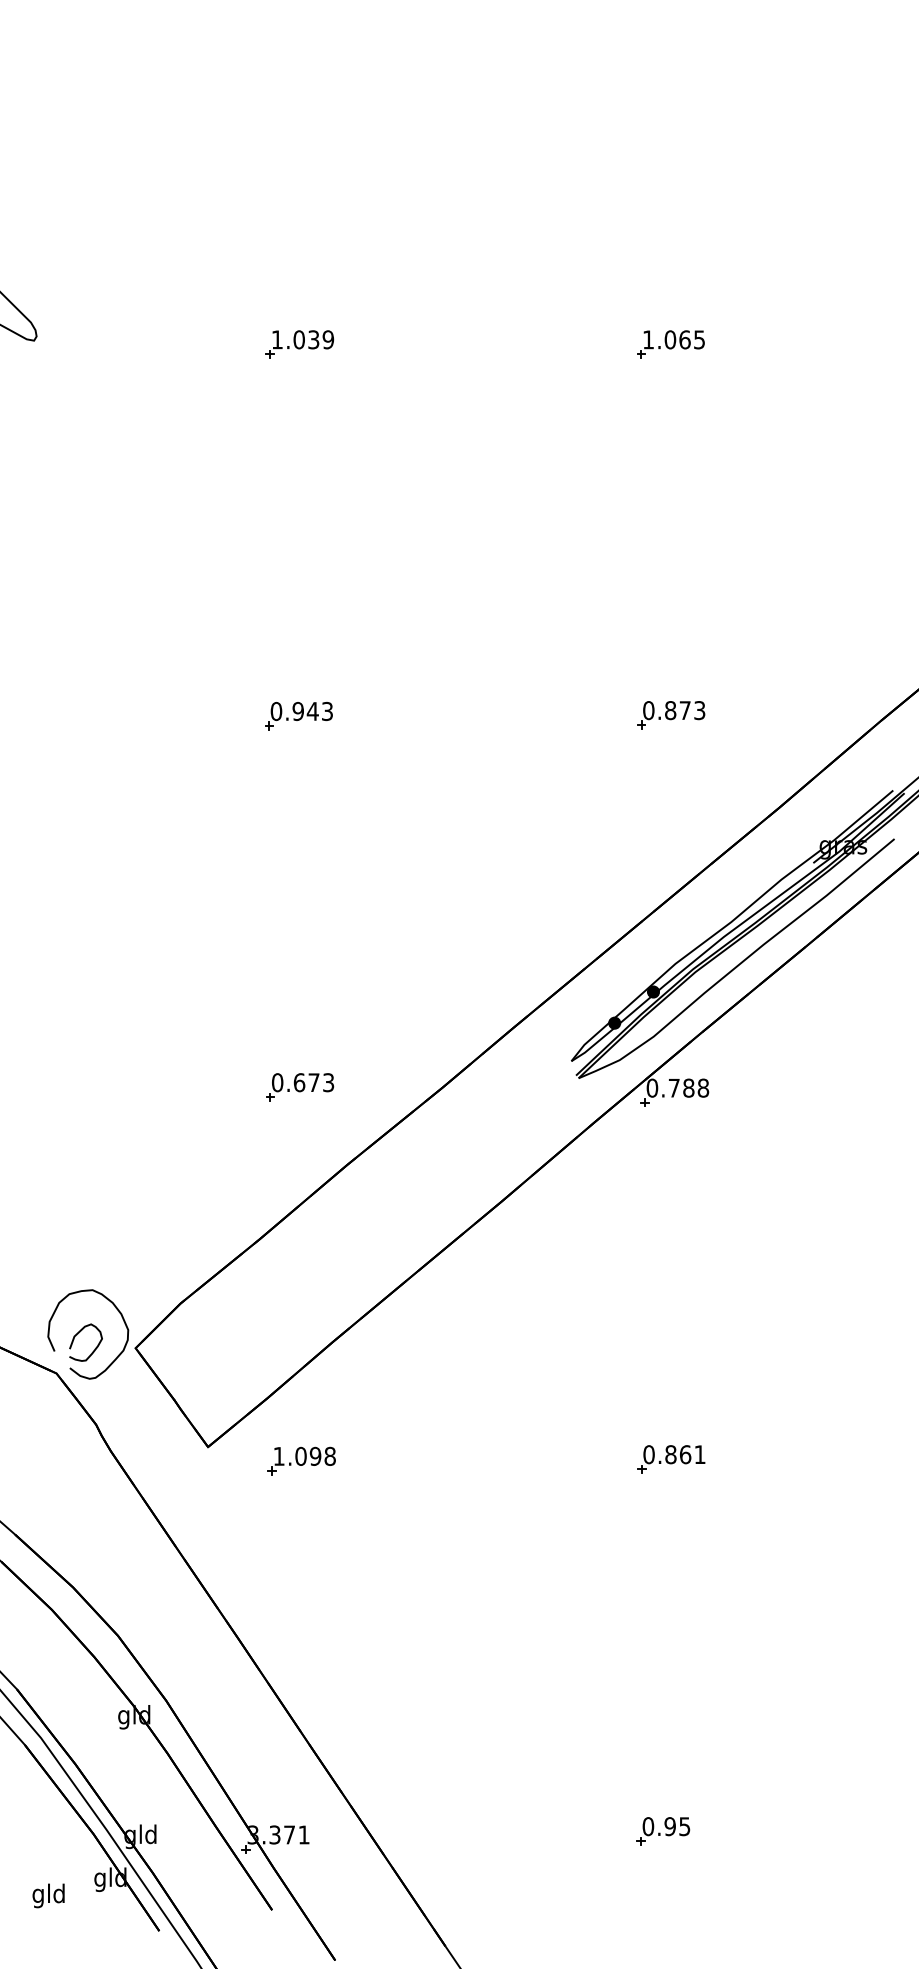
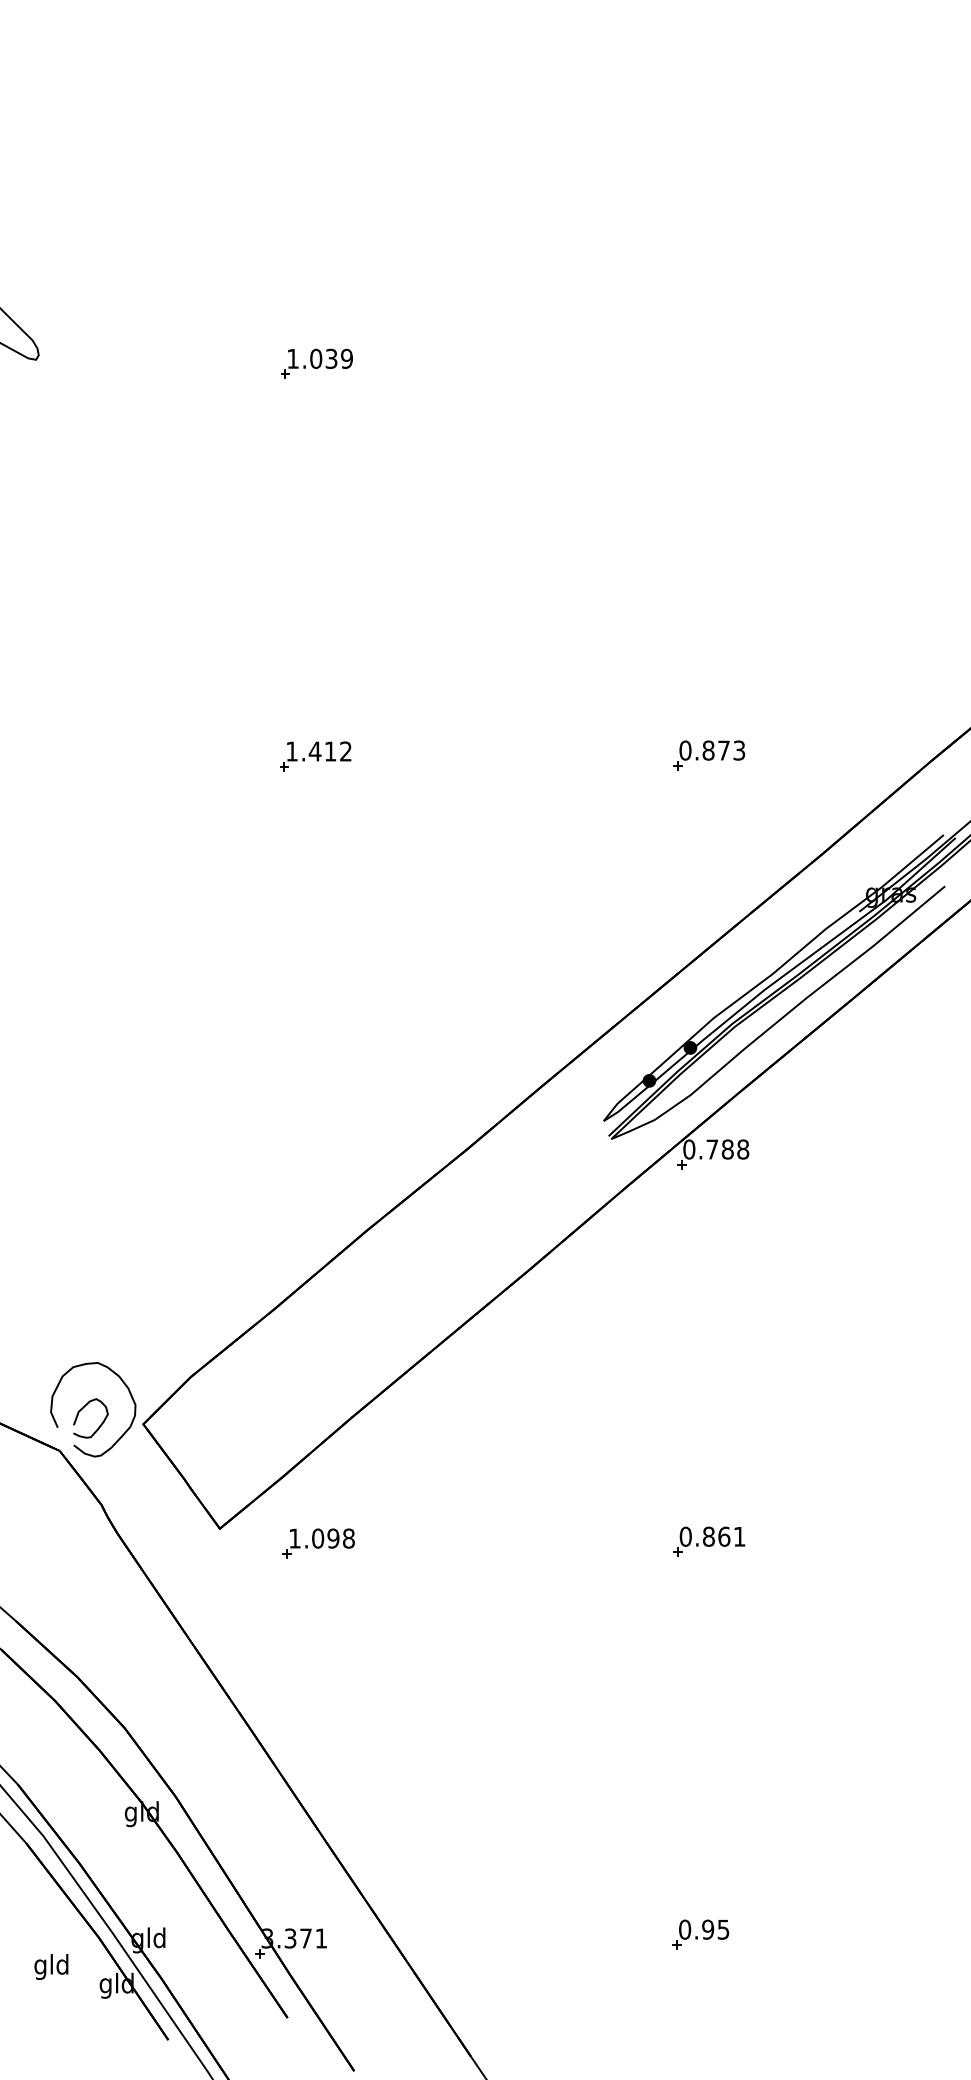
part: (670, 344) -> (708, 363), removed
text: (301, 711) -> (318, 751), 0.943 -> 1.412
part: (300, 1087) -> (317, 1148), removed
text: (48, 1895) -> (51, 1966), moved

